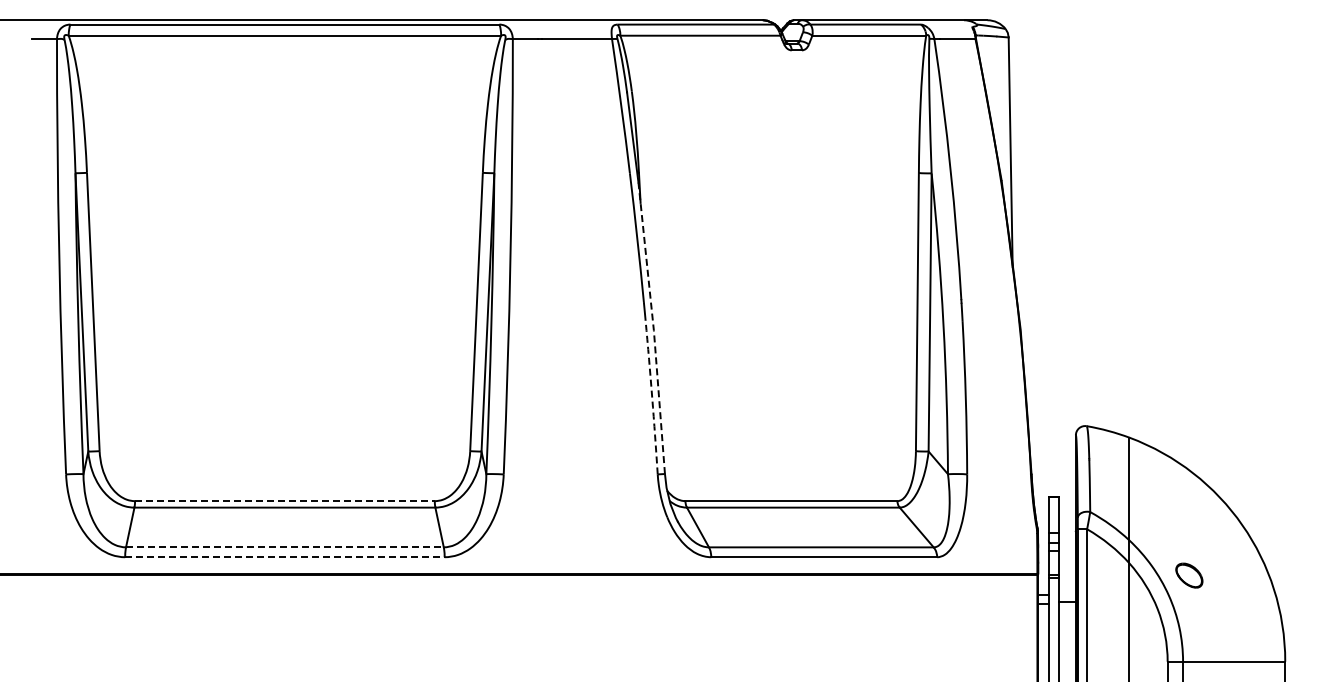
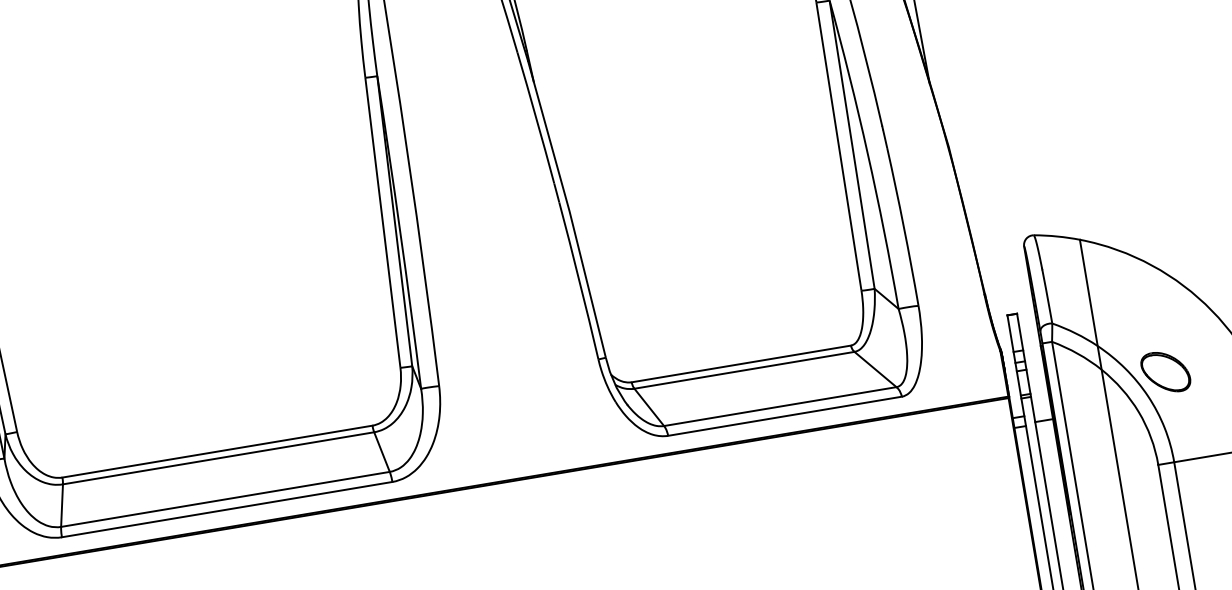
line: (653, 328) -> (568, 209), dashed -> solid
arc: (652, 397) -> (579, 280), dashed -> solid
line: (284, 501) -> (217, 452), dashed -> solid
line: (284, 547) -> (225, 499), dashed -> solid
line: (284, 557) -> (226, 509), dashed -> solid
part: (1189, 575) -> (1165, 371), size x1.67

